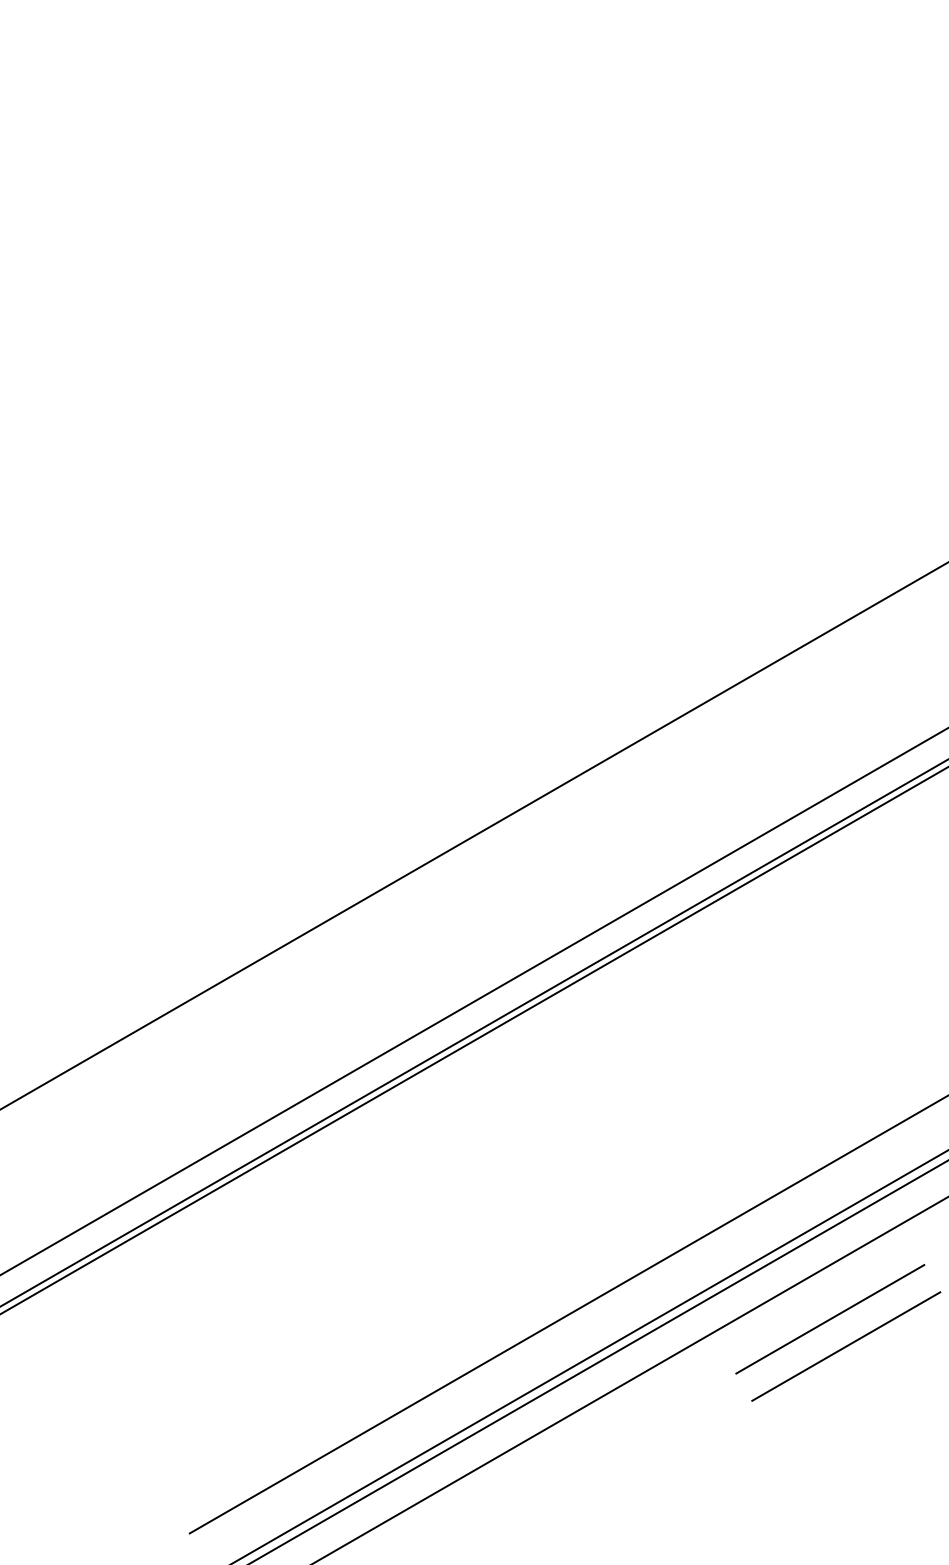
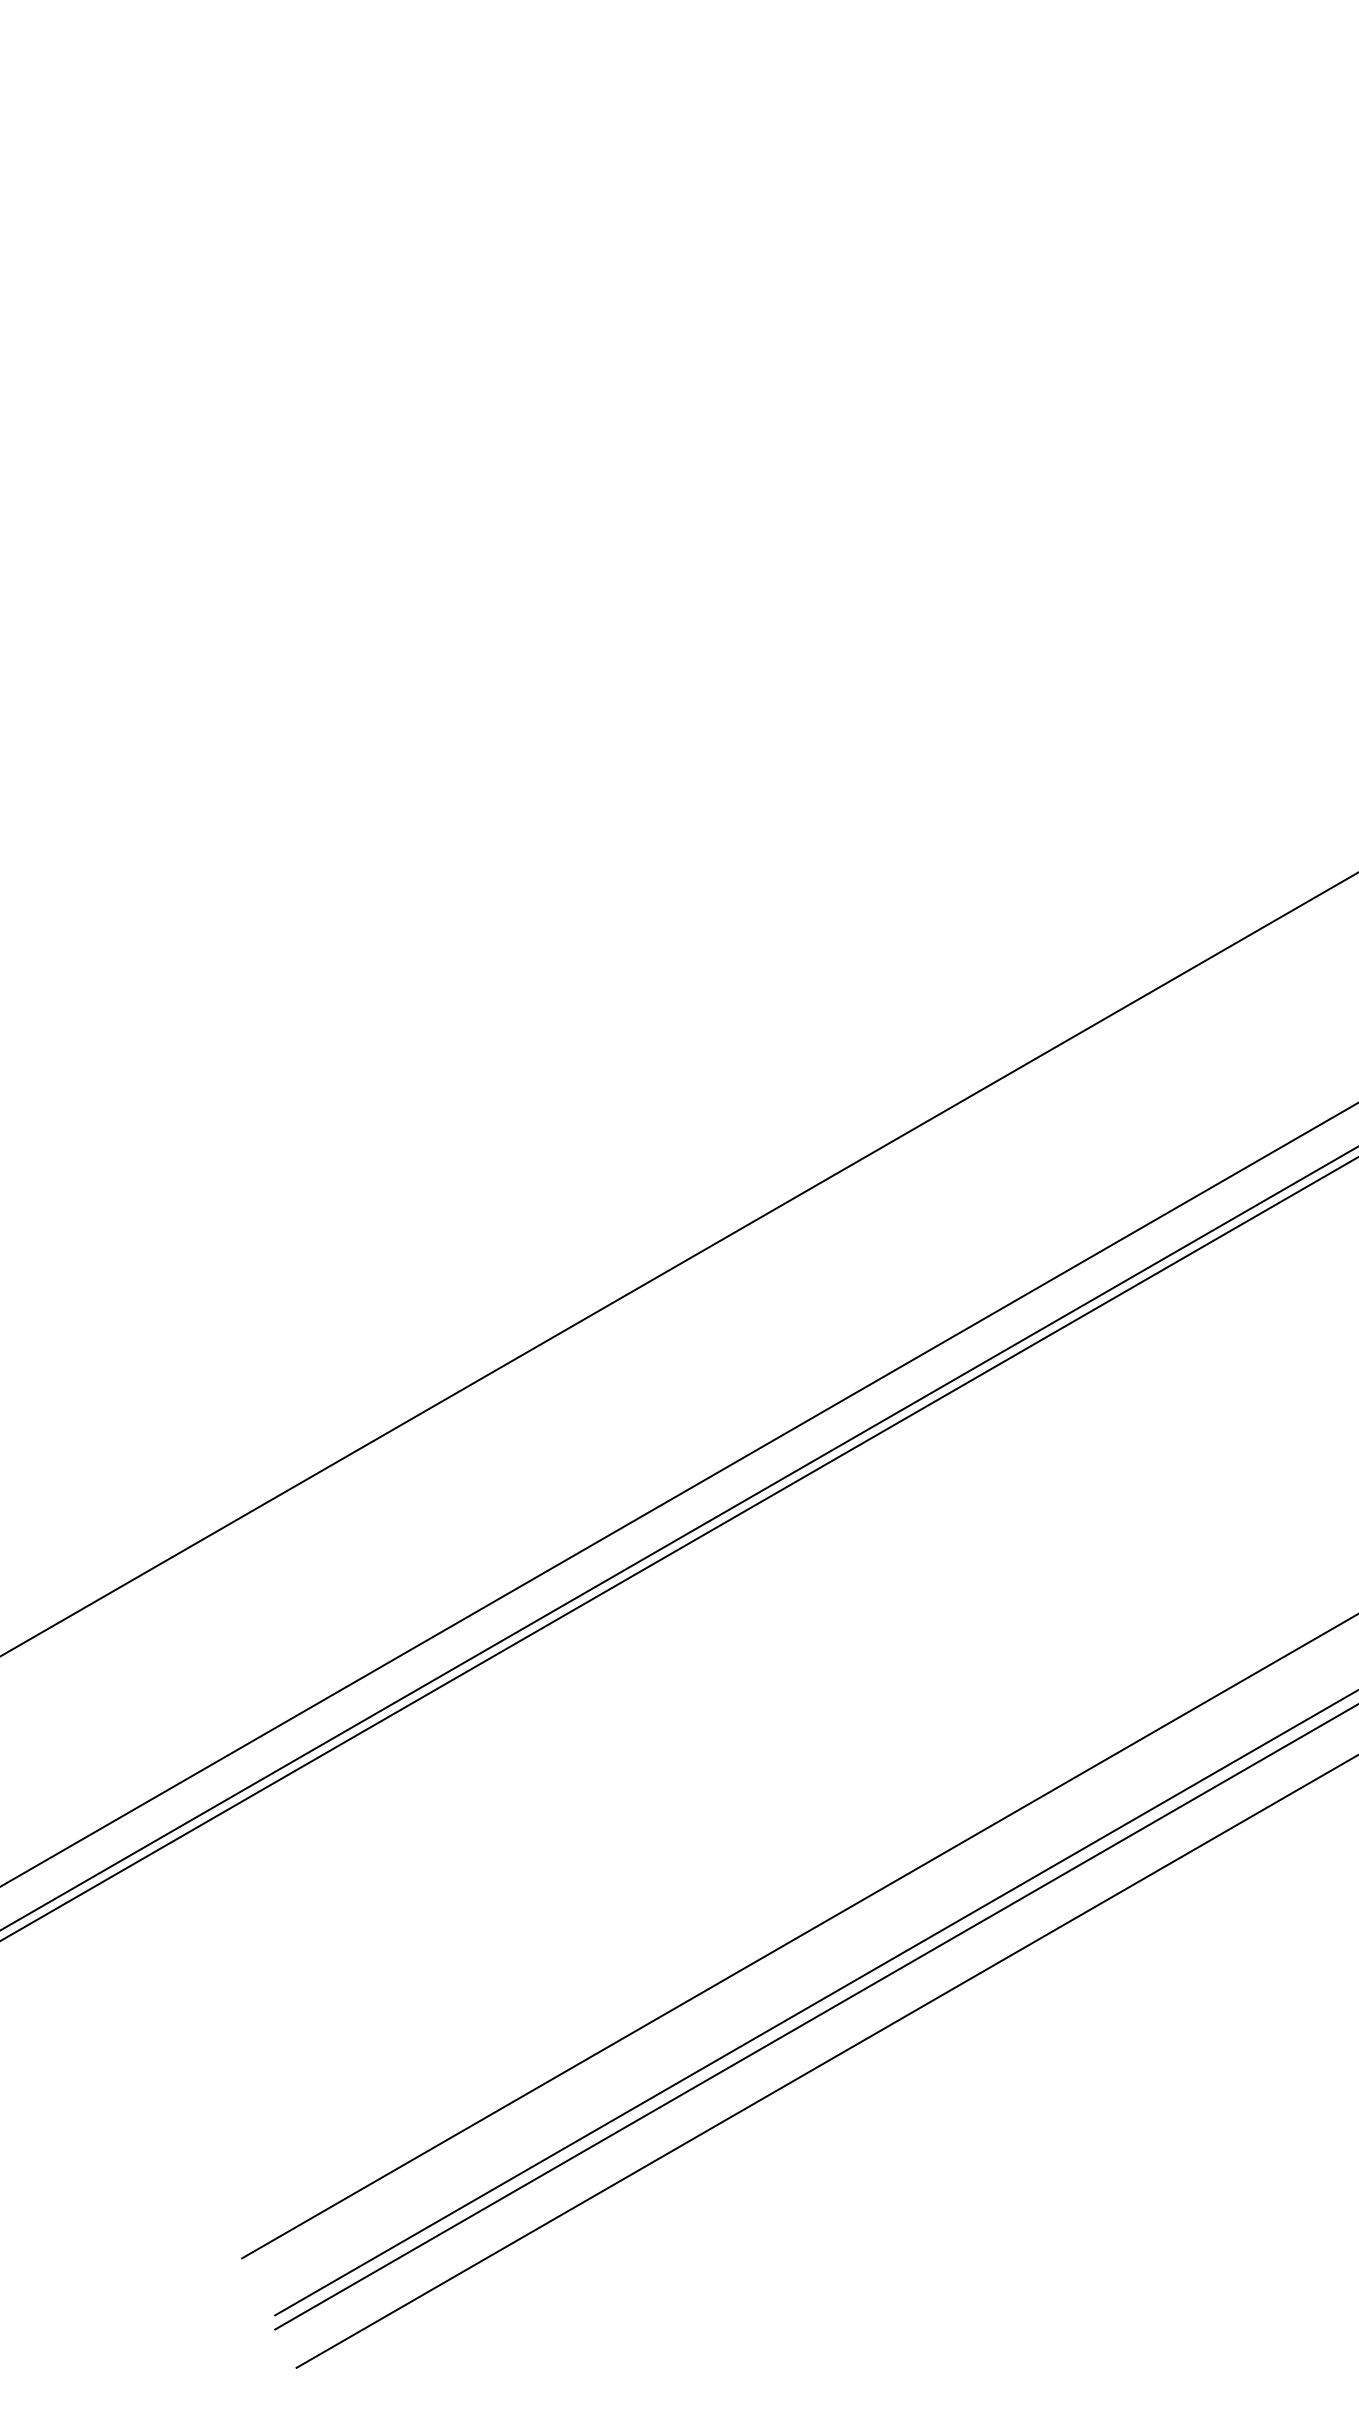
line: (830, 1319) -> (1132, 1960), removed
line: (845, 1346) -> (1154, 1998), removed

